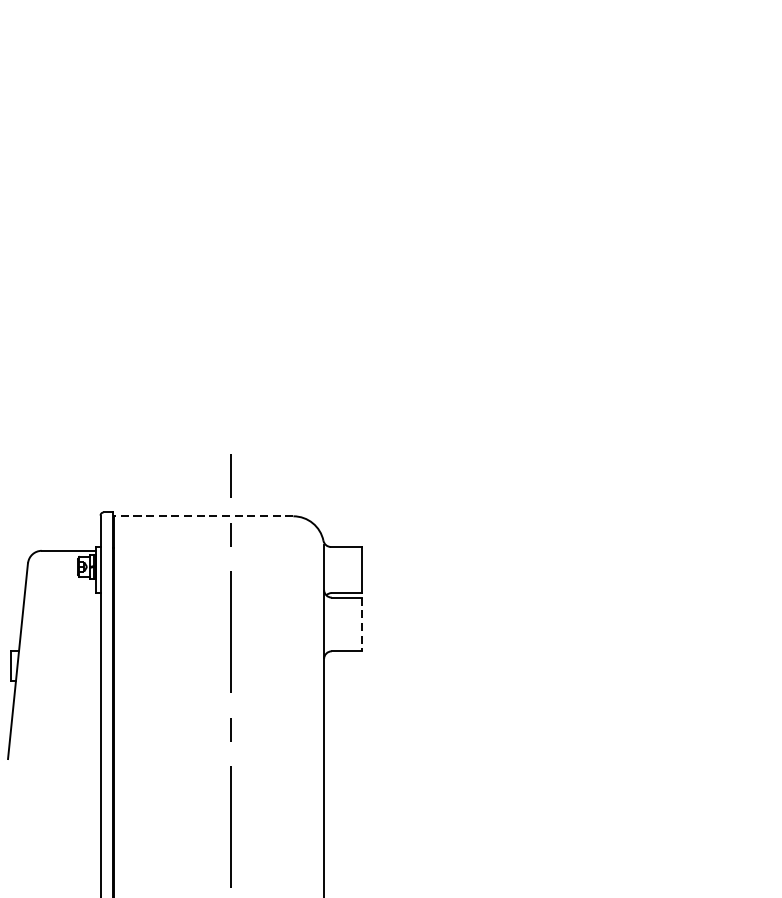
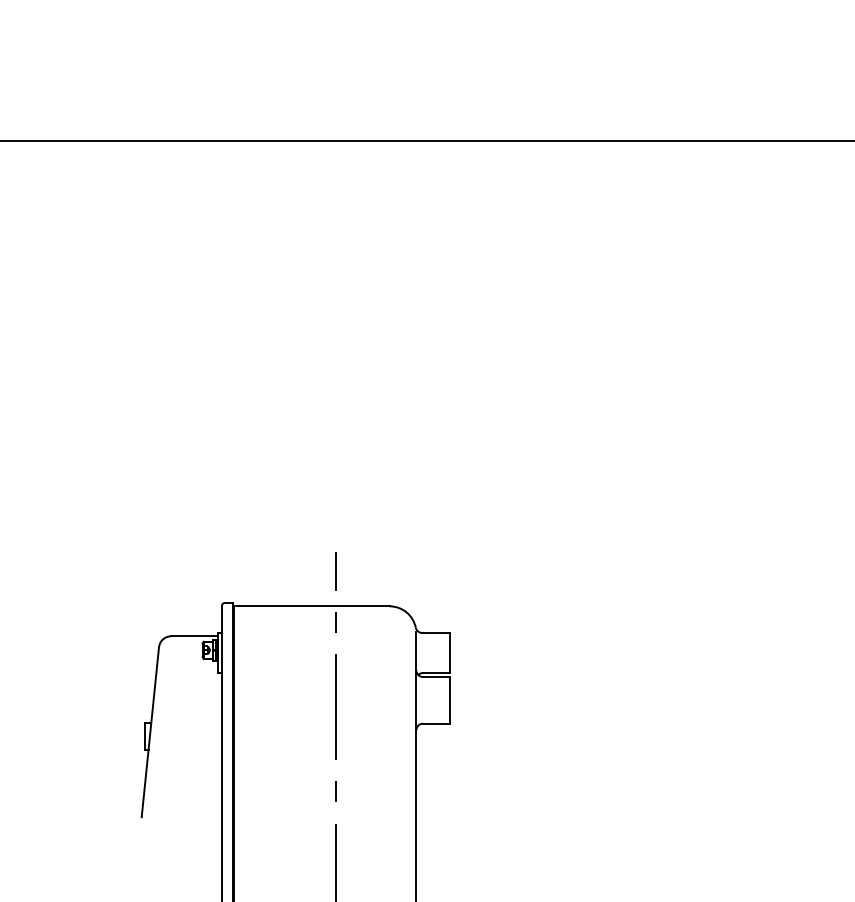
line: (203, 516) -> (311, 606), dashed -> solid
line: (362, 624) -> (449, 700), dashed -> solid

